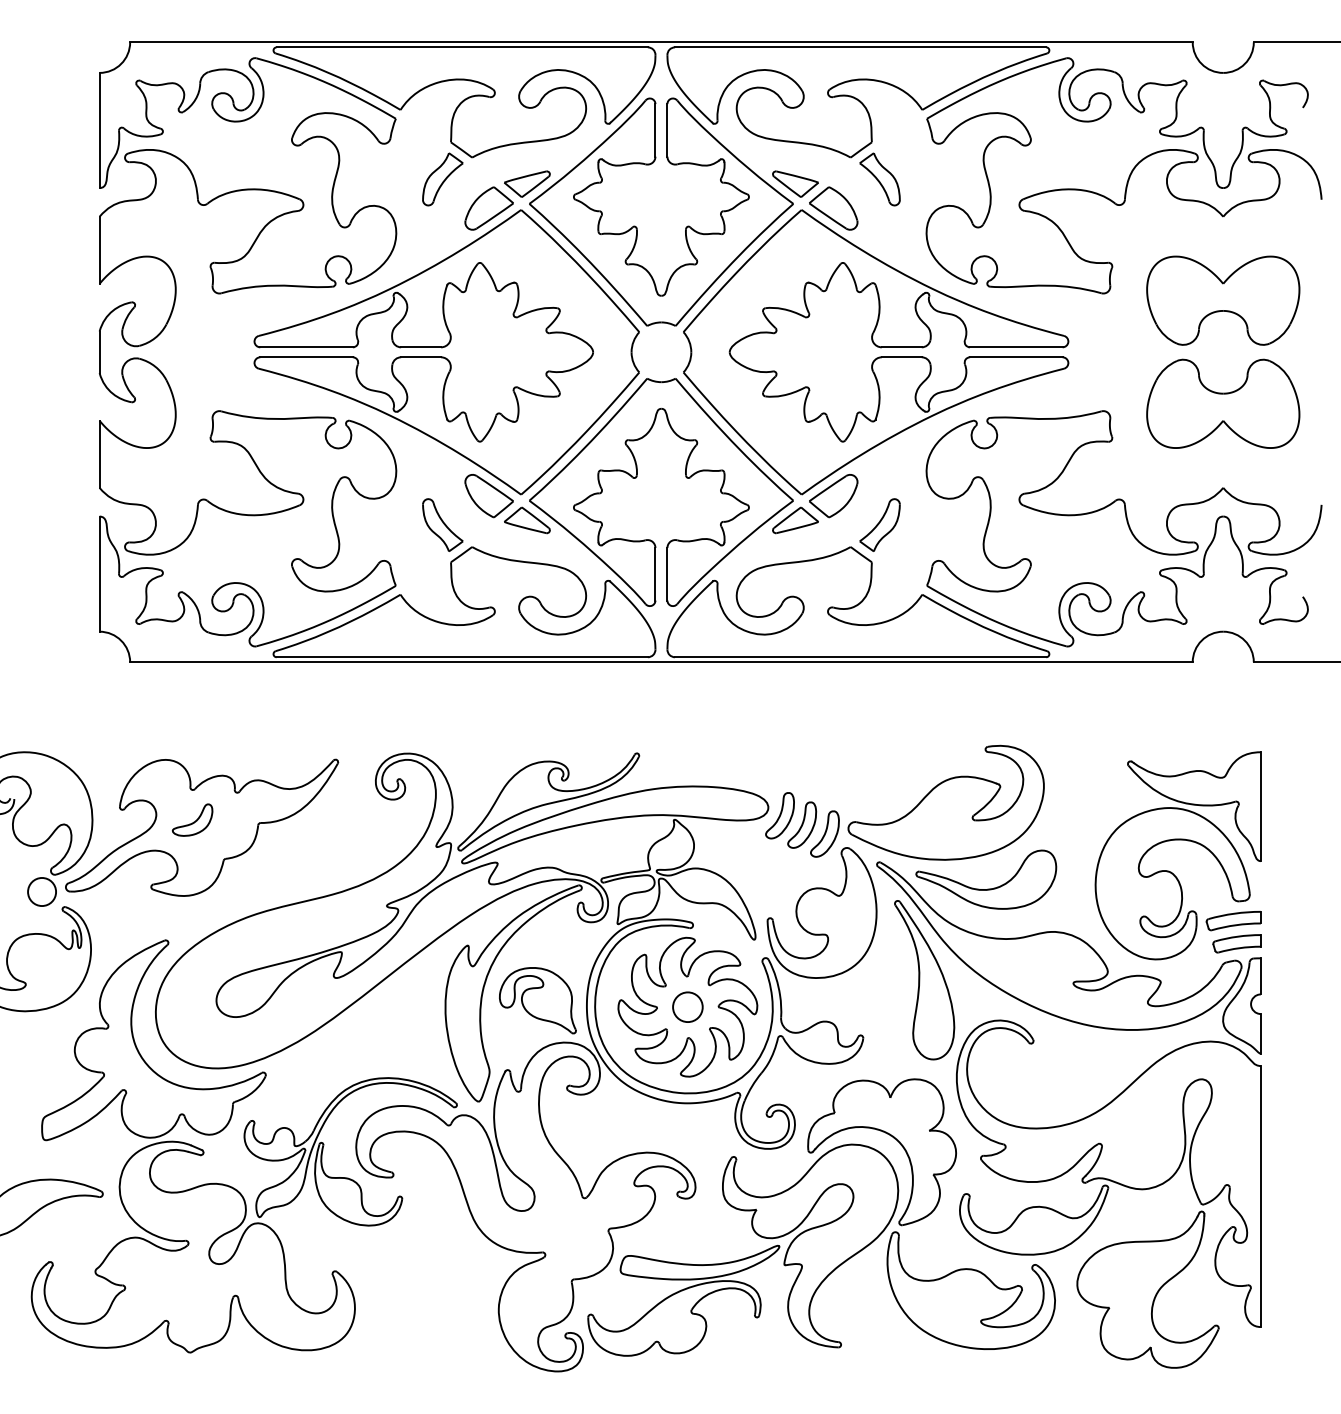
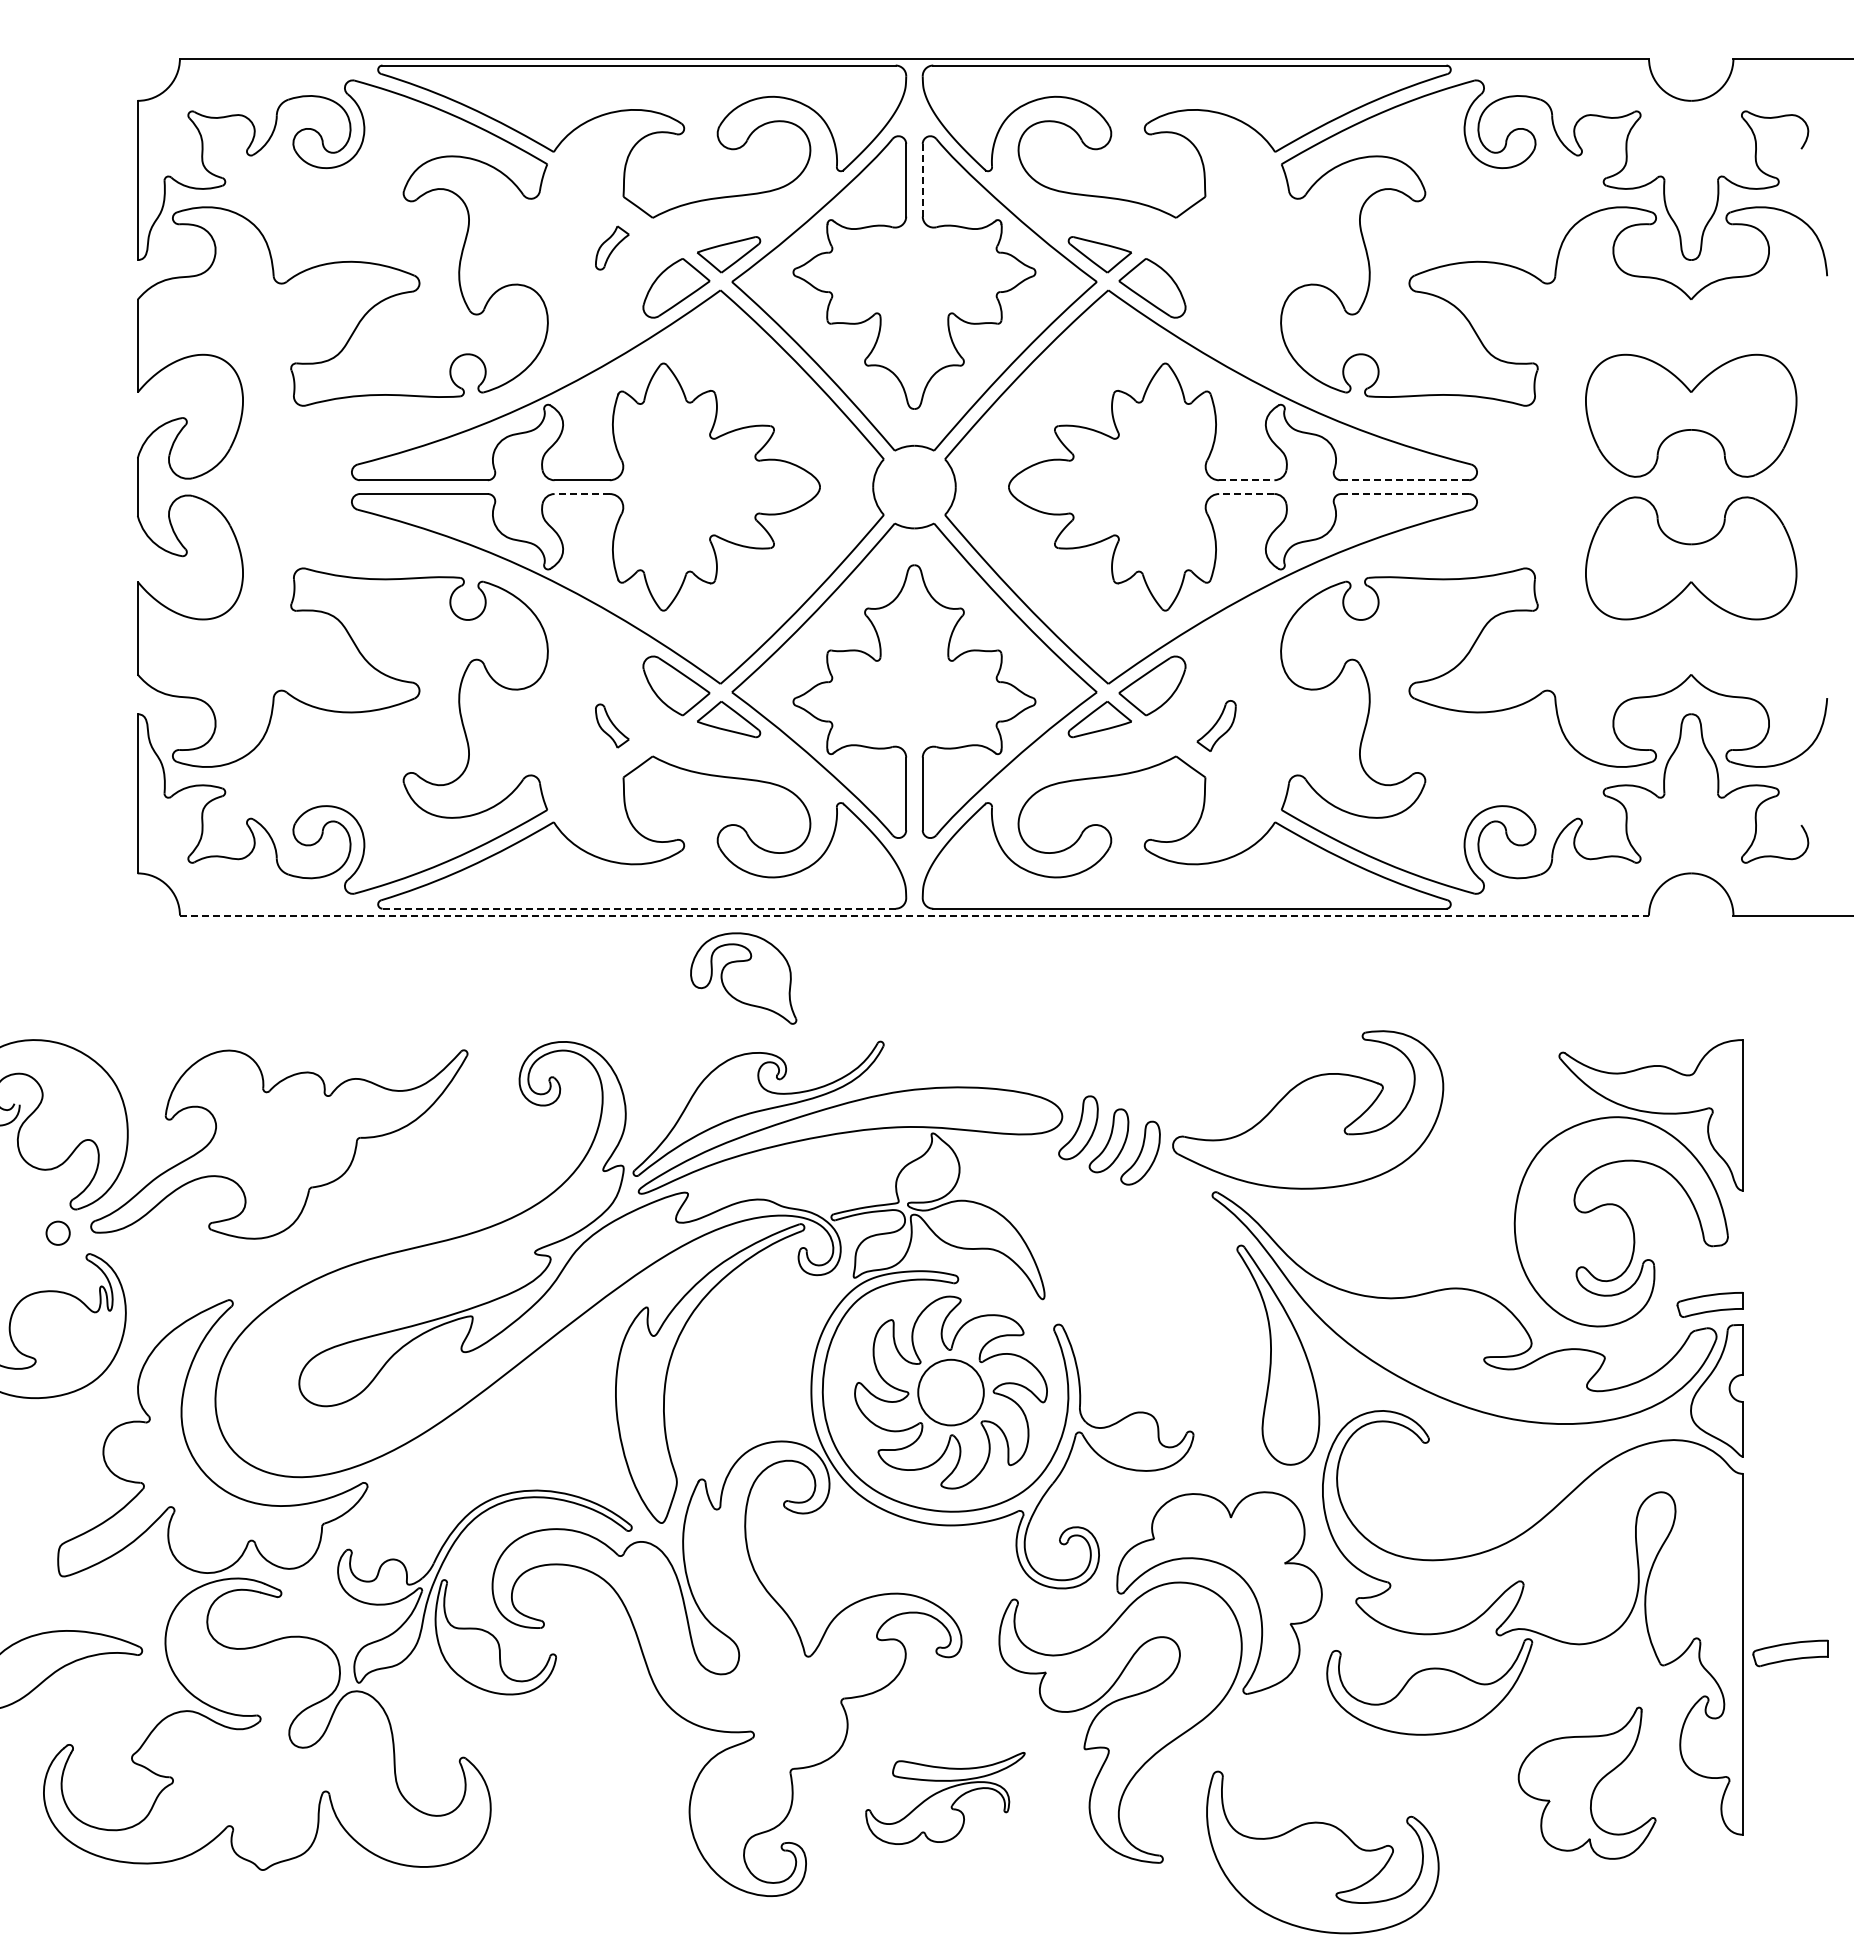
line: (667, 130) -> (922, 180), solid -> dashed
part: (443, 178) -> (612, 247), size x0.6
part: (879, 178) -> (1216, 247), removed
line: (901, 347) -> (1246, 480), solid -> dashed
line: (1016, 347) -> (1405, 480), solid -> dashed
line: (421, 357) -> (582, 494), solid -> dashed
line: (901, 357) -> (1246, 494), solid -> dashed
line: (1016, 357) -> (1405, 494), solid -> dashed
part: (443, 524) -> (612, 725), size x0.6
part: (879, 524) -> (1216, 725), size x0.7
line: (462, 657) -> (639, 908), solid -> dashed
line: (661, 662) -> (914, 915), solid -> dashed
part: (192, 819) -> (266, 1133), removed
part: (989, 888) -> (1368, 1228), removed
circle: (41, 891) -> (57, 1232), size x0.6
part: (822, 913) -> (1136, 1262), removed
part: (1233, 921) -> (1790, 1653), moved
part: (537, 1000) -> (743, 978), moved
circle: (687, 1007) -> (950, 1392), size x1.6
part: (1147, 1289) -> (1586, 1783), size x0.7
part: (971, 1290) -> (1322, 1852), moved
part: (683, 1300) -> (945, 1798), size x0.6

